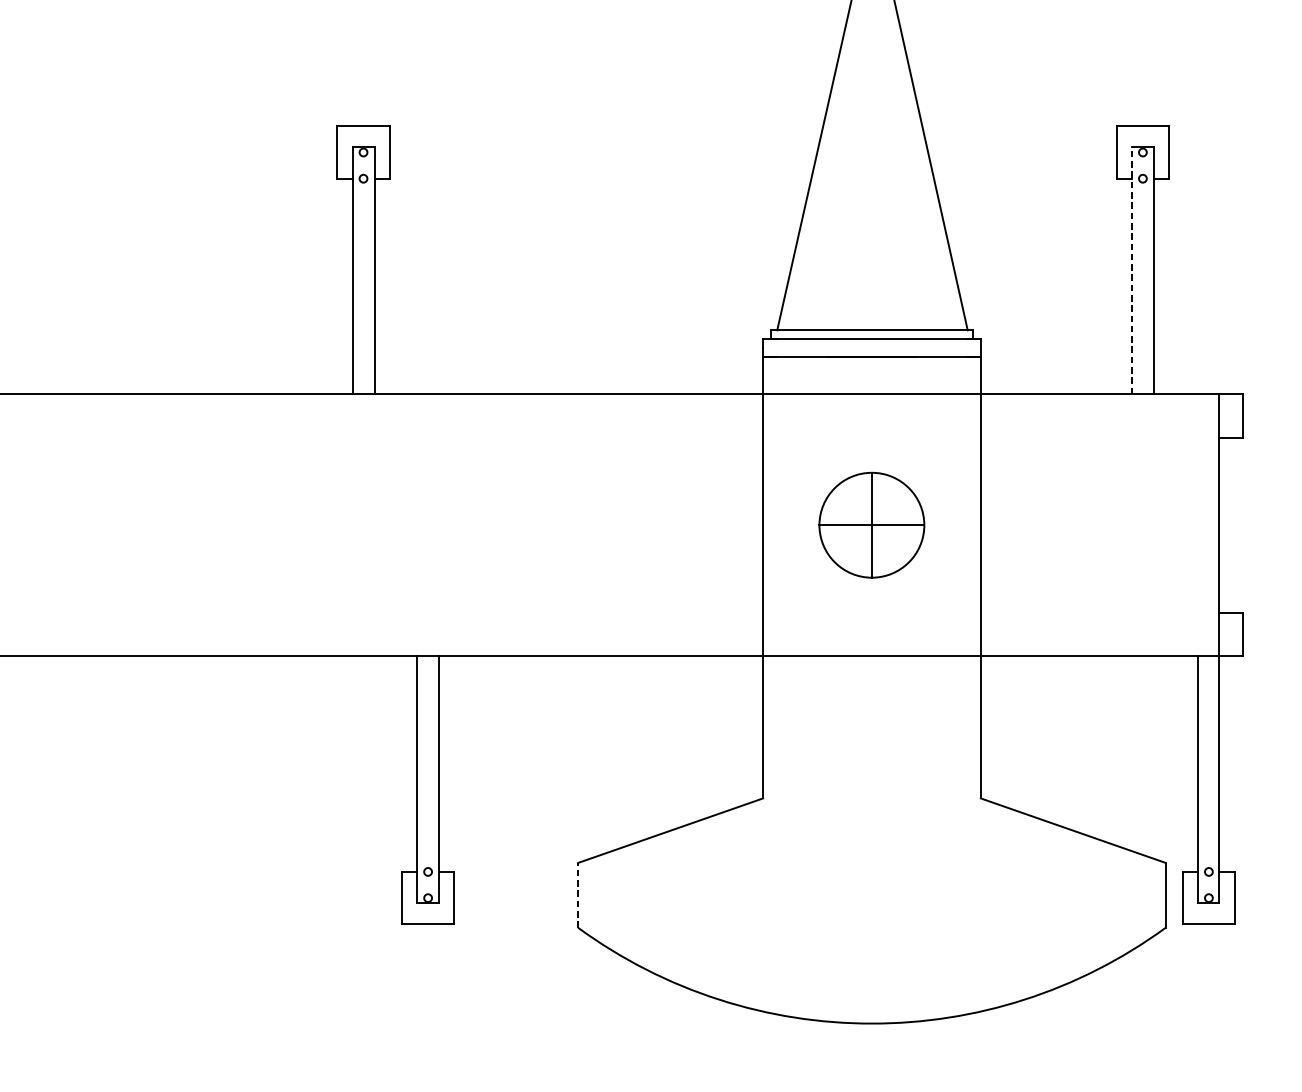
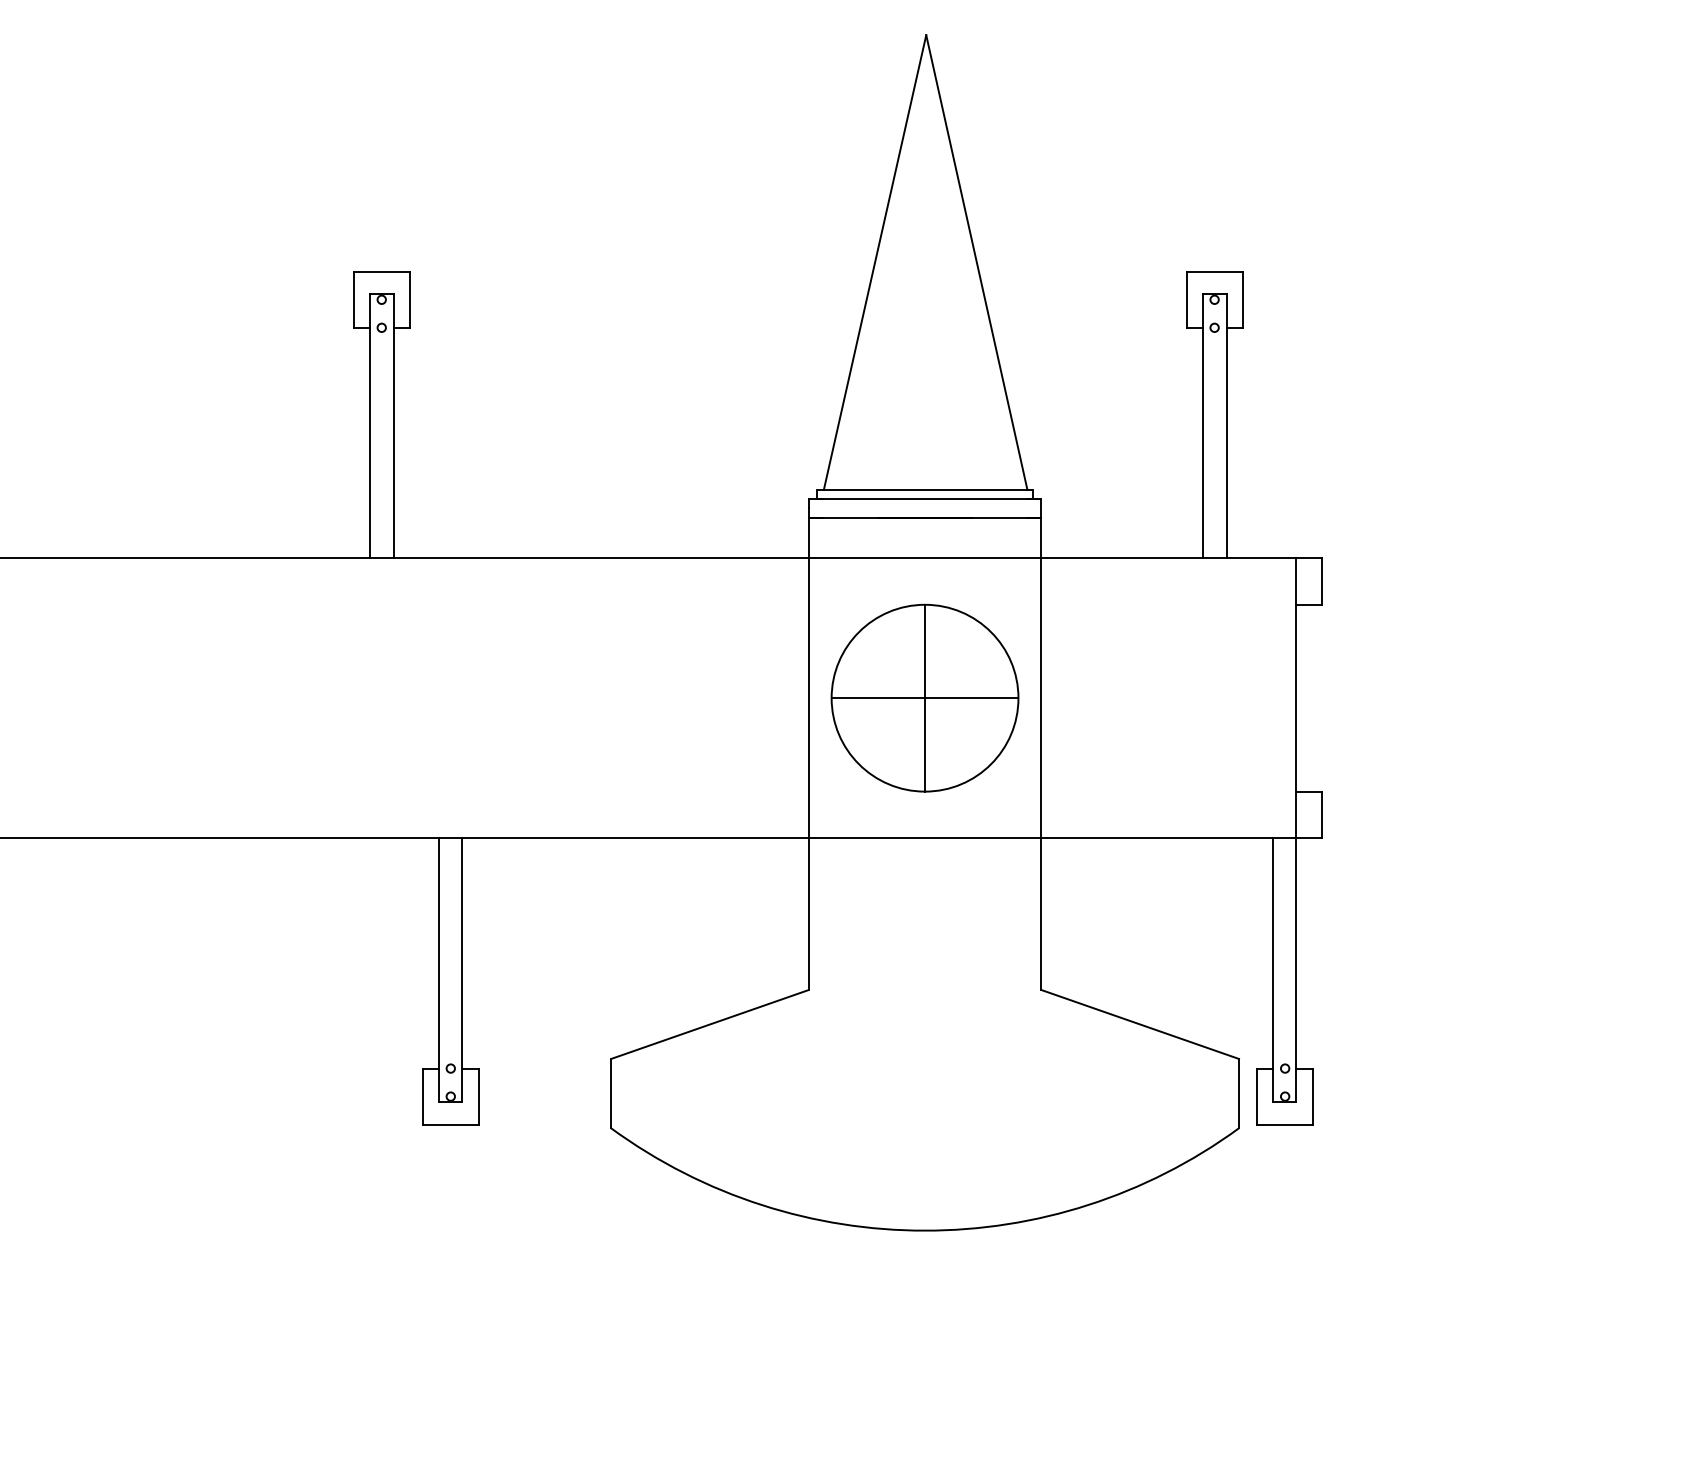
line: (1132, 271) -> (1203, 426), dashed -> solid
part: (871, 524) -> (924, 697), size x1.67
line: (578, 895) -> (611, 1093), dashed -> solid

